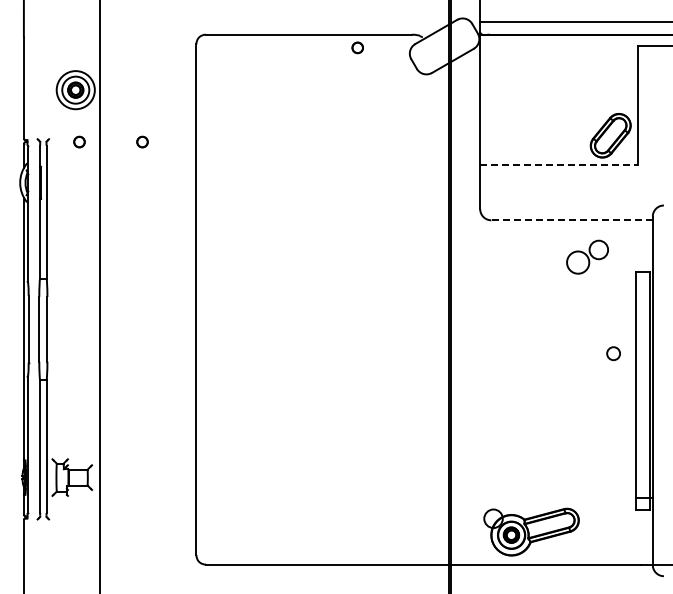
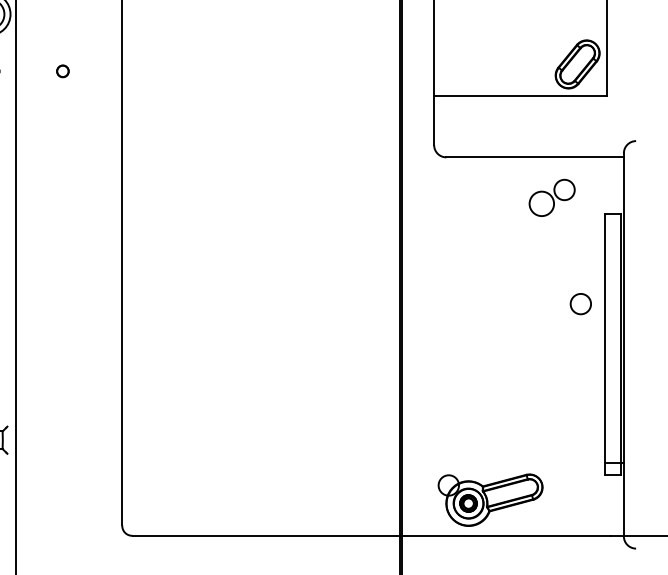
line: (559, 164) -> (521, 96), dashed -> solid
line: (572, 220) -> (535, 157), dashed -> solid
circle: (613, 353) -> (580, 303), size x1.43

